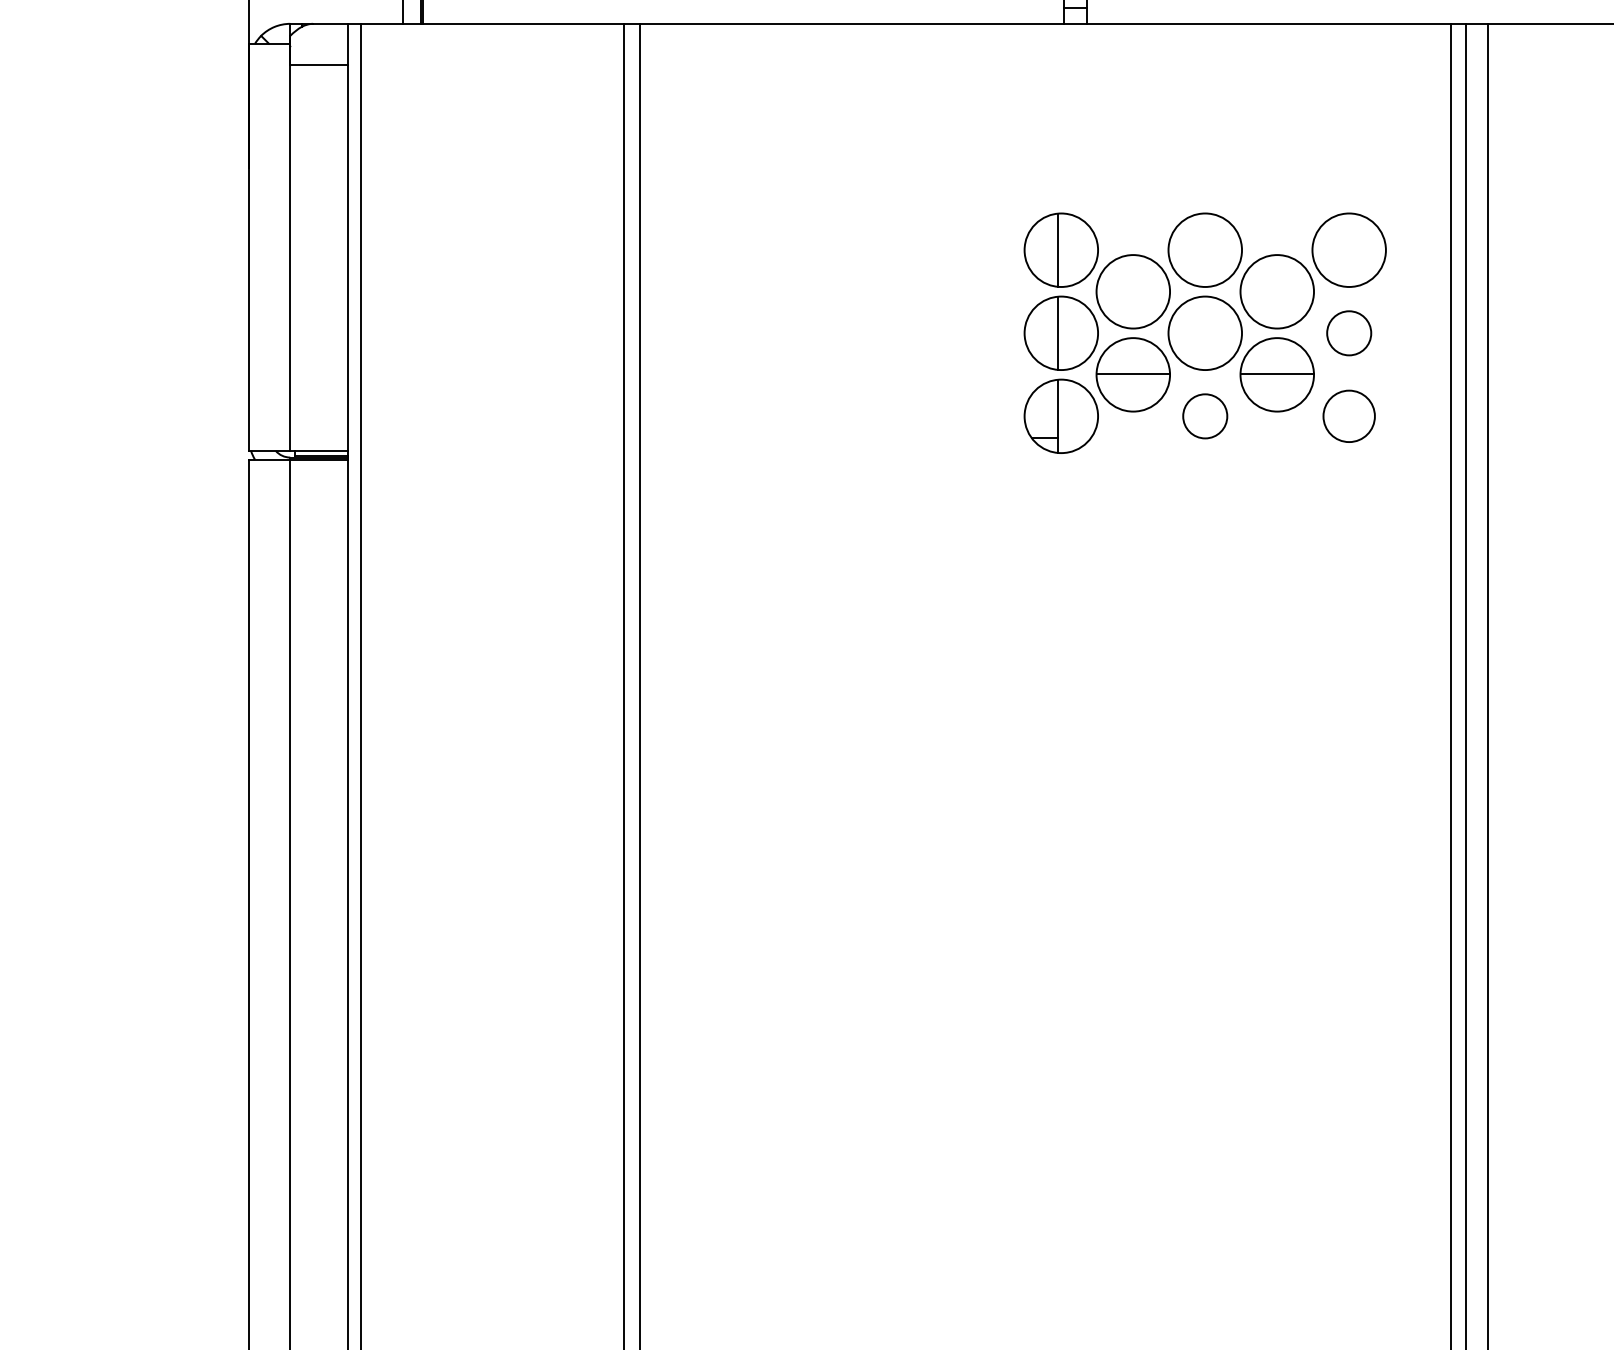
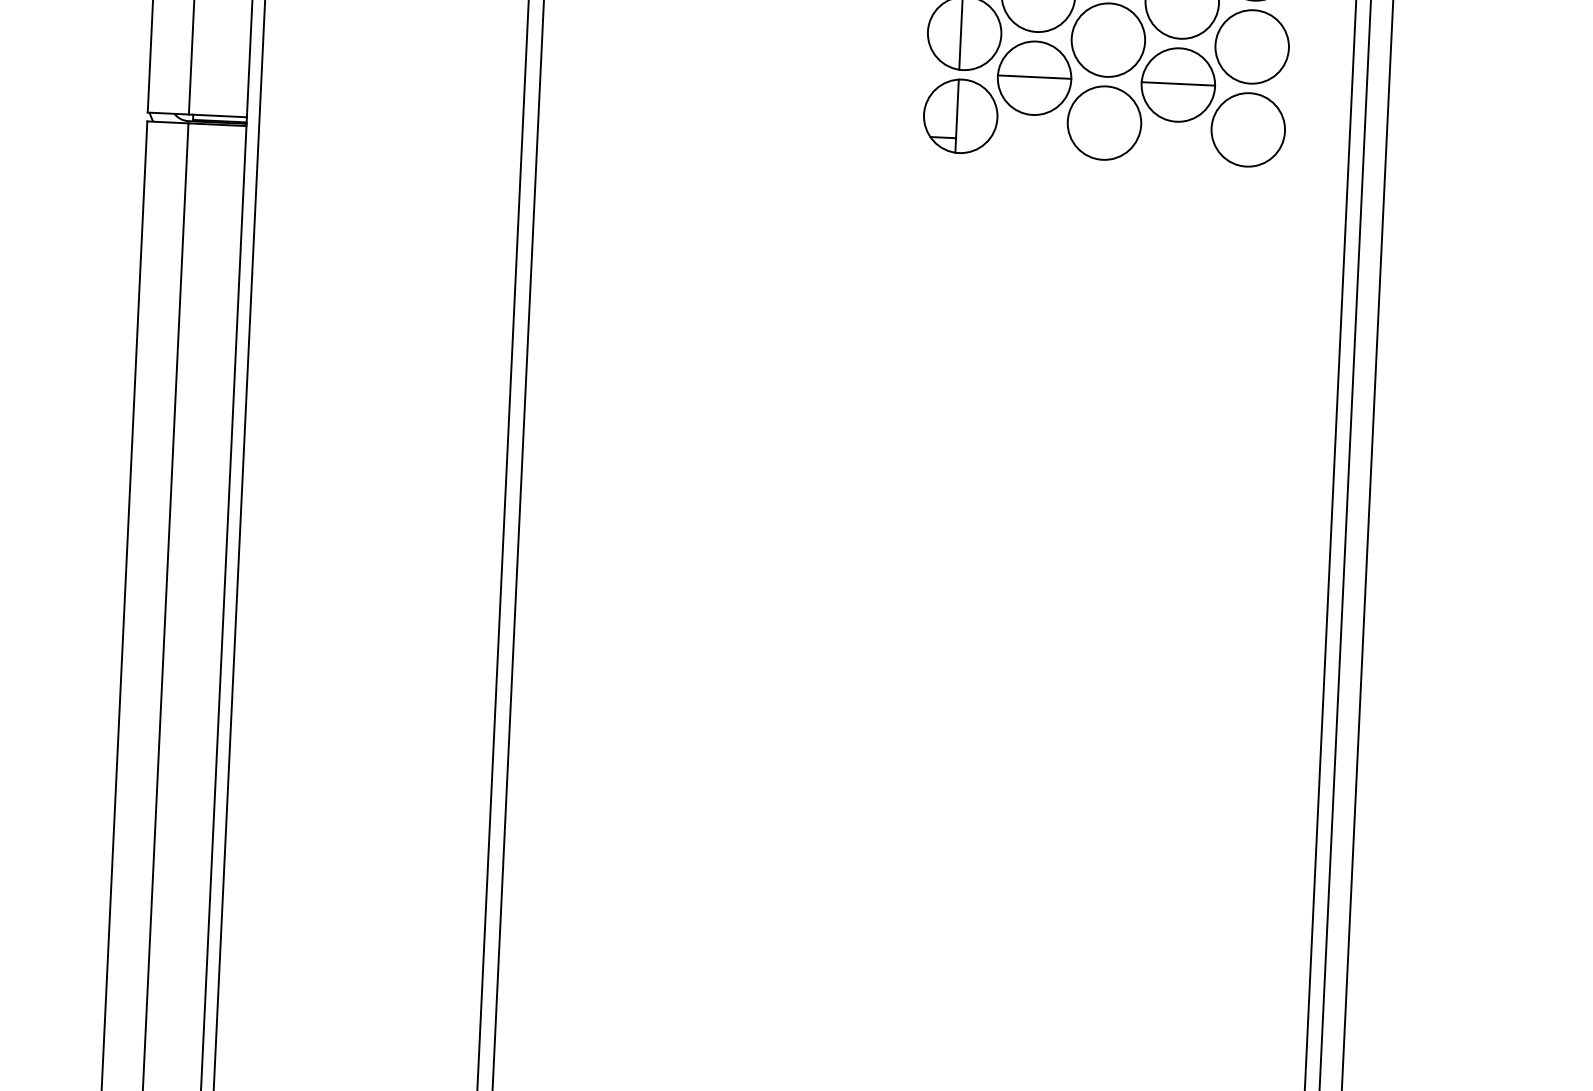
circle: (1348, 333) -> (1251, 47), size x1.67
circle: (1205, 416) -> (1104, 123), size x1.67
circle: (1348, 416) -> (1247, 130), size x1.43

